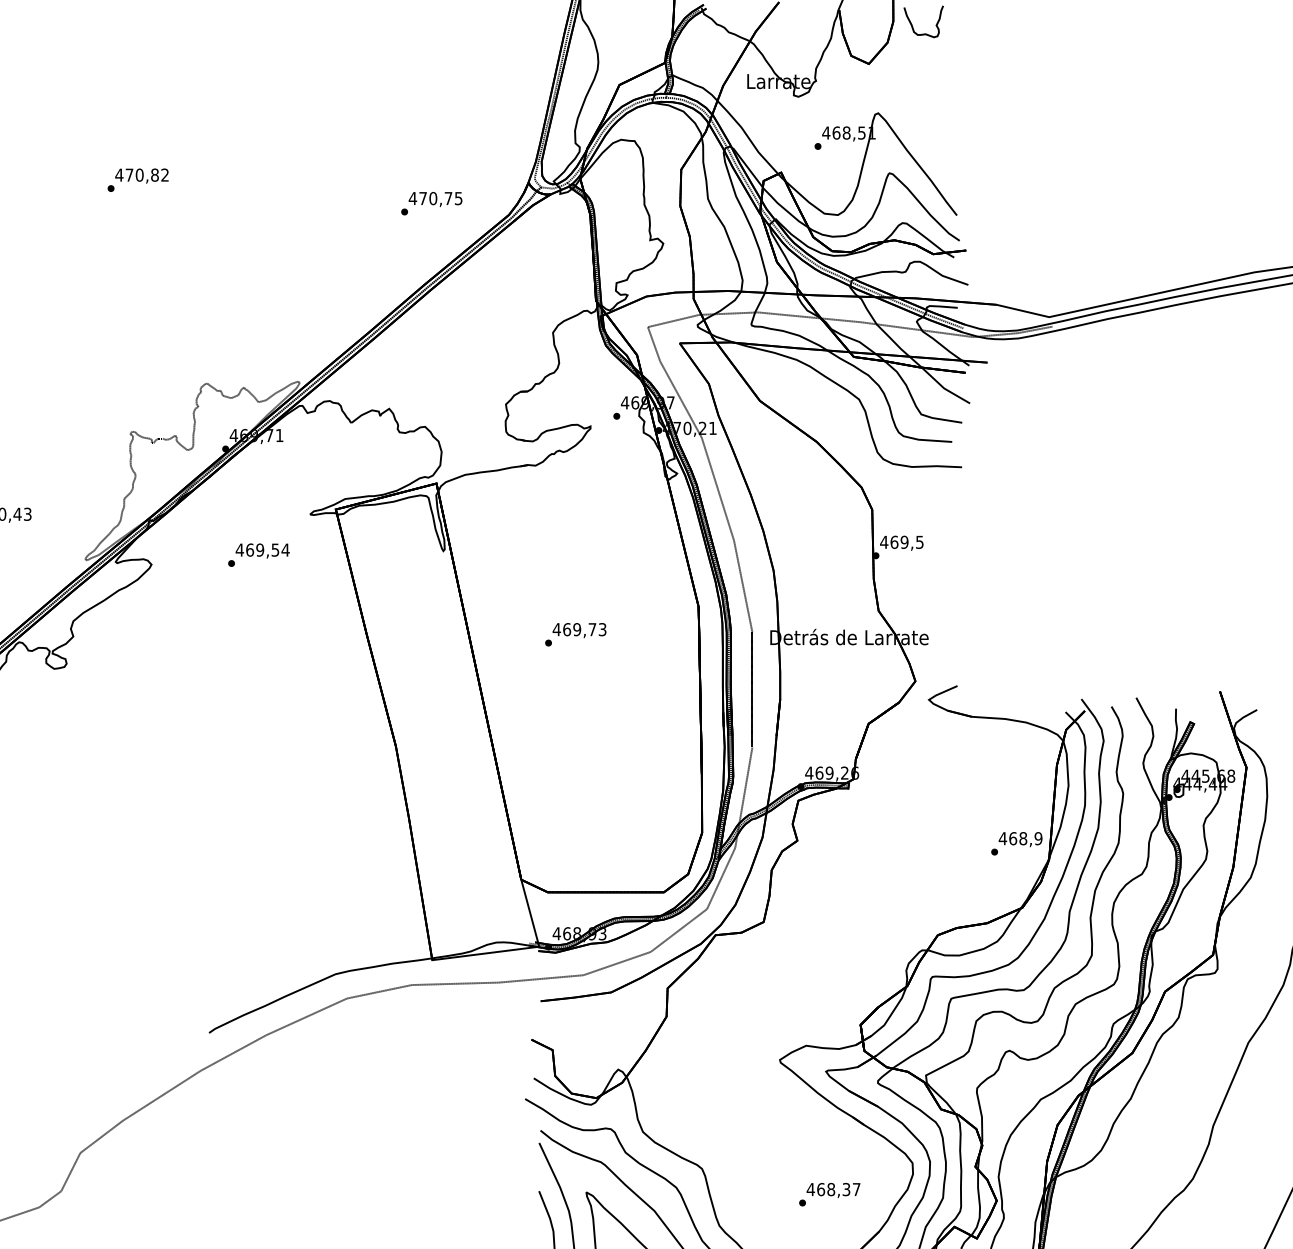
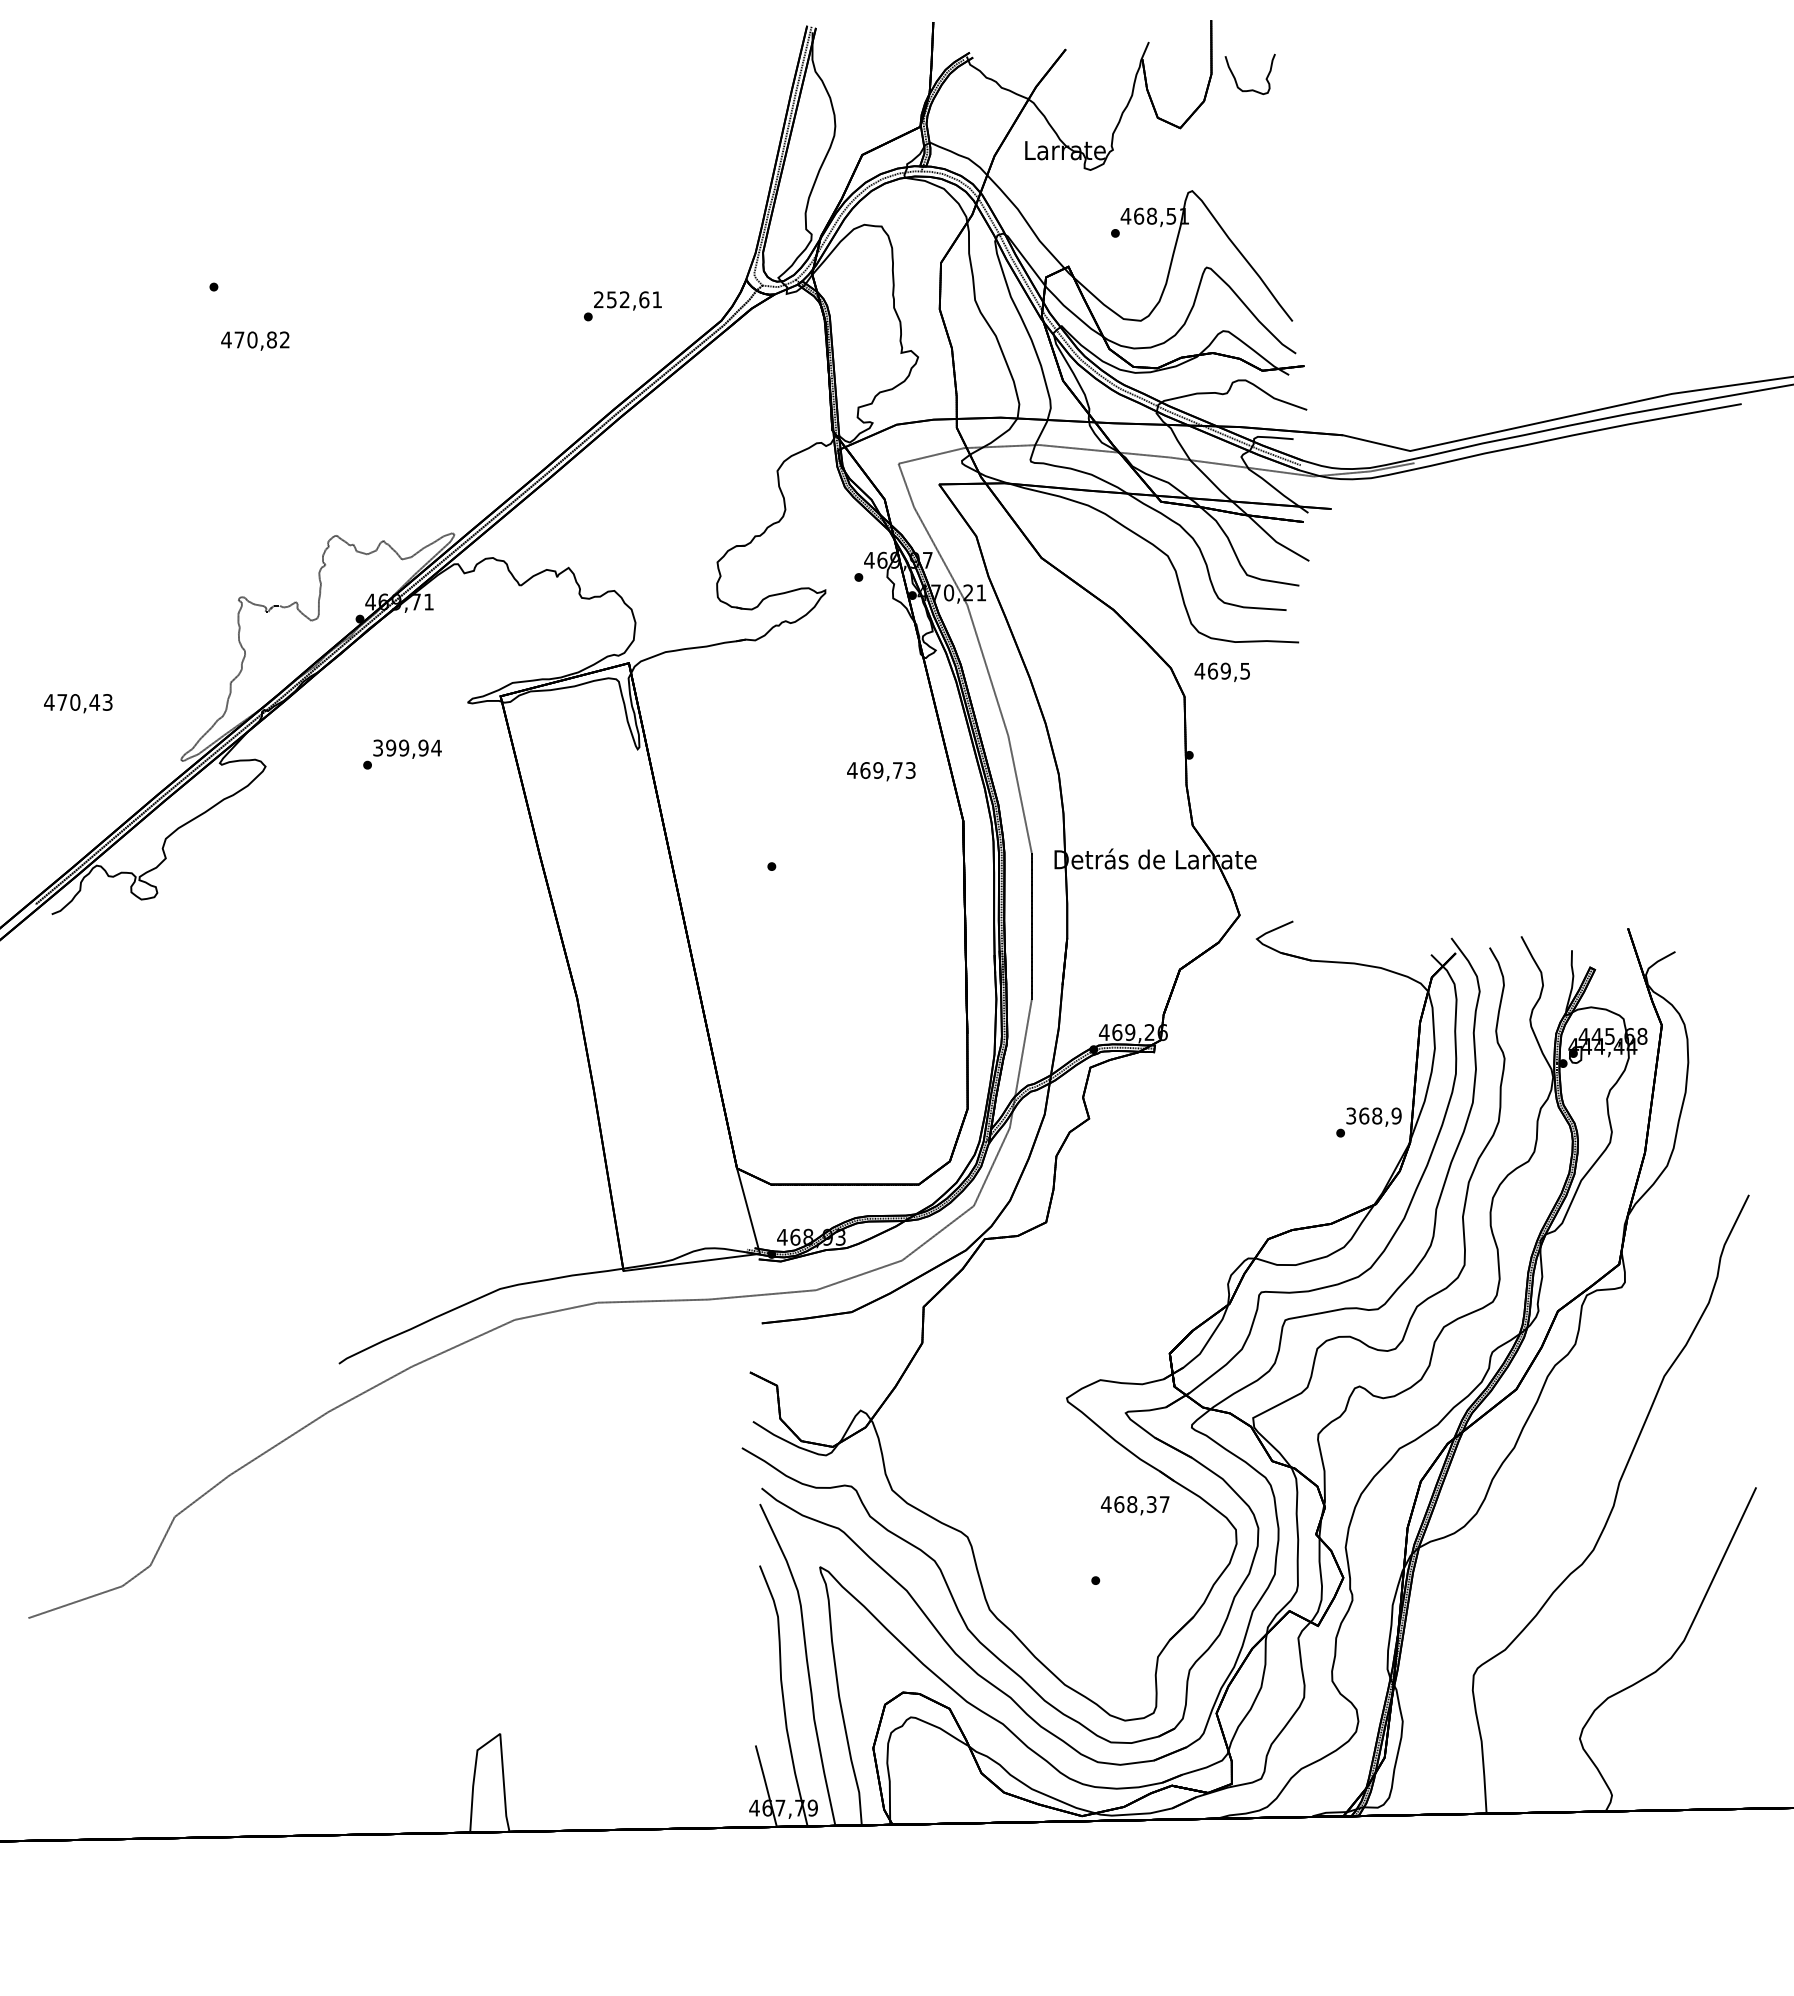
text: (142, 175) -> (255, 340), moved
text: (435, 198) -> (627, 299), 470,75 -> 252,61
text: (901, 542) -> (1221, 671), moved
text: (257, 549) -> (400, 747), 469,54 -> 399,94
text: (579, 630) -> (881, 771), moved
text: (1002, 838) -> (1350, 1115), 468,9 -> 368,9
text: (833, 1190) -> (1135, 1505), moved

